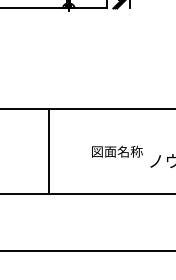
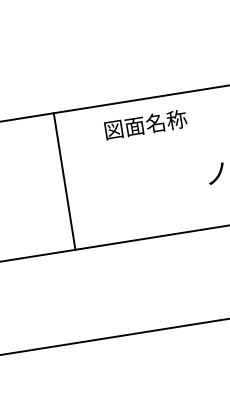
line: (49, 151) -> (64, 181), moved
text: (117, 151) -> (145, 124), moved

